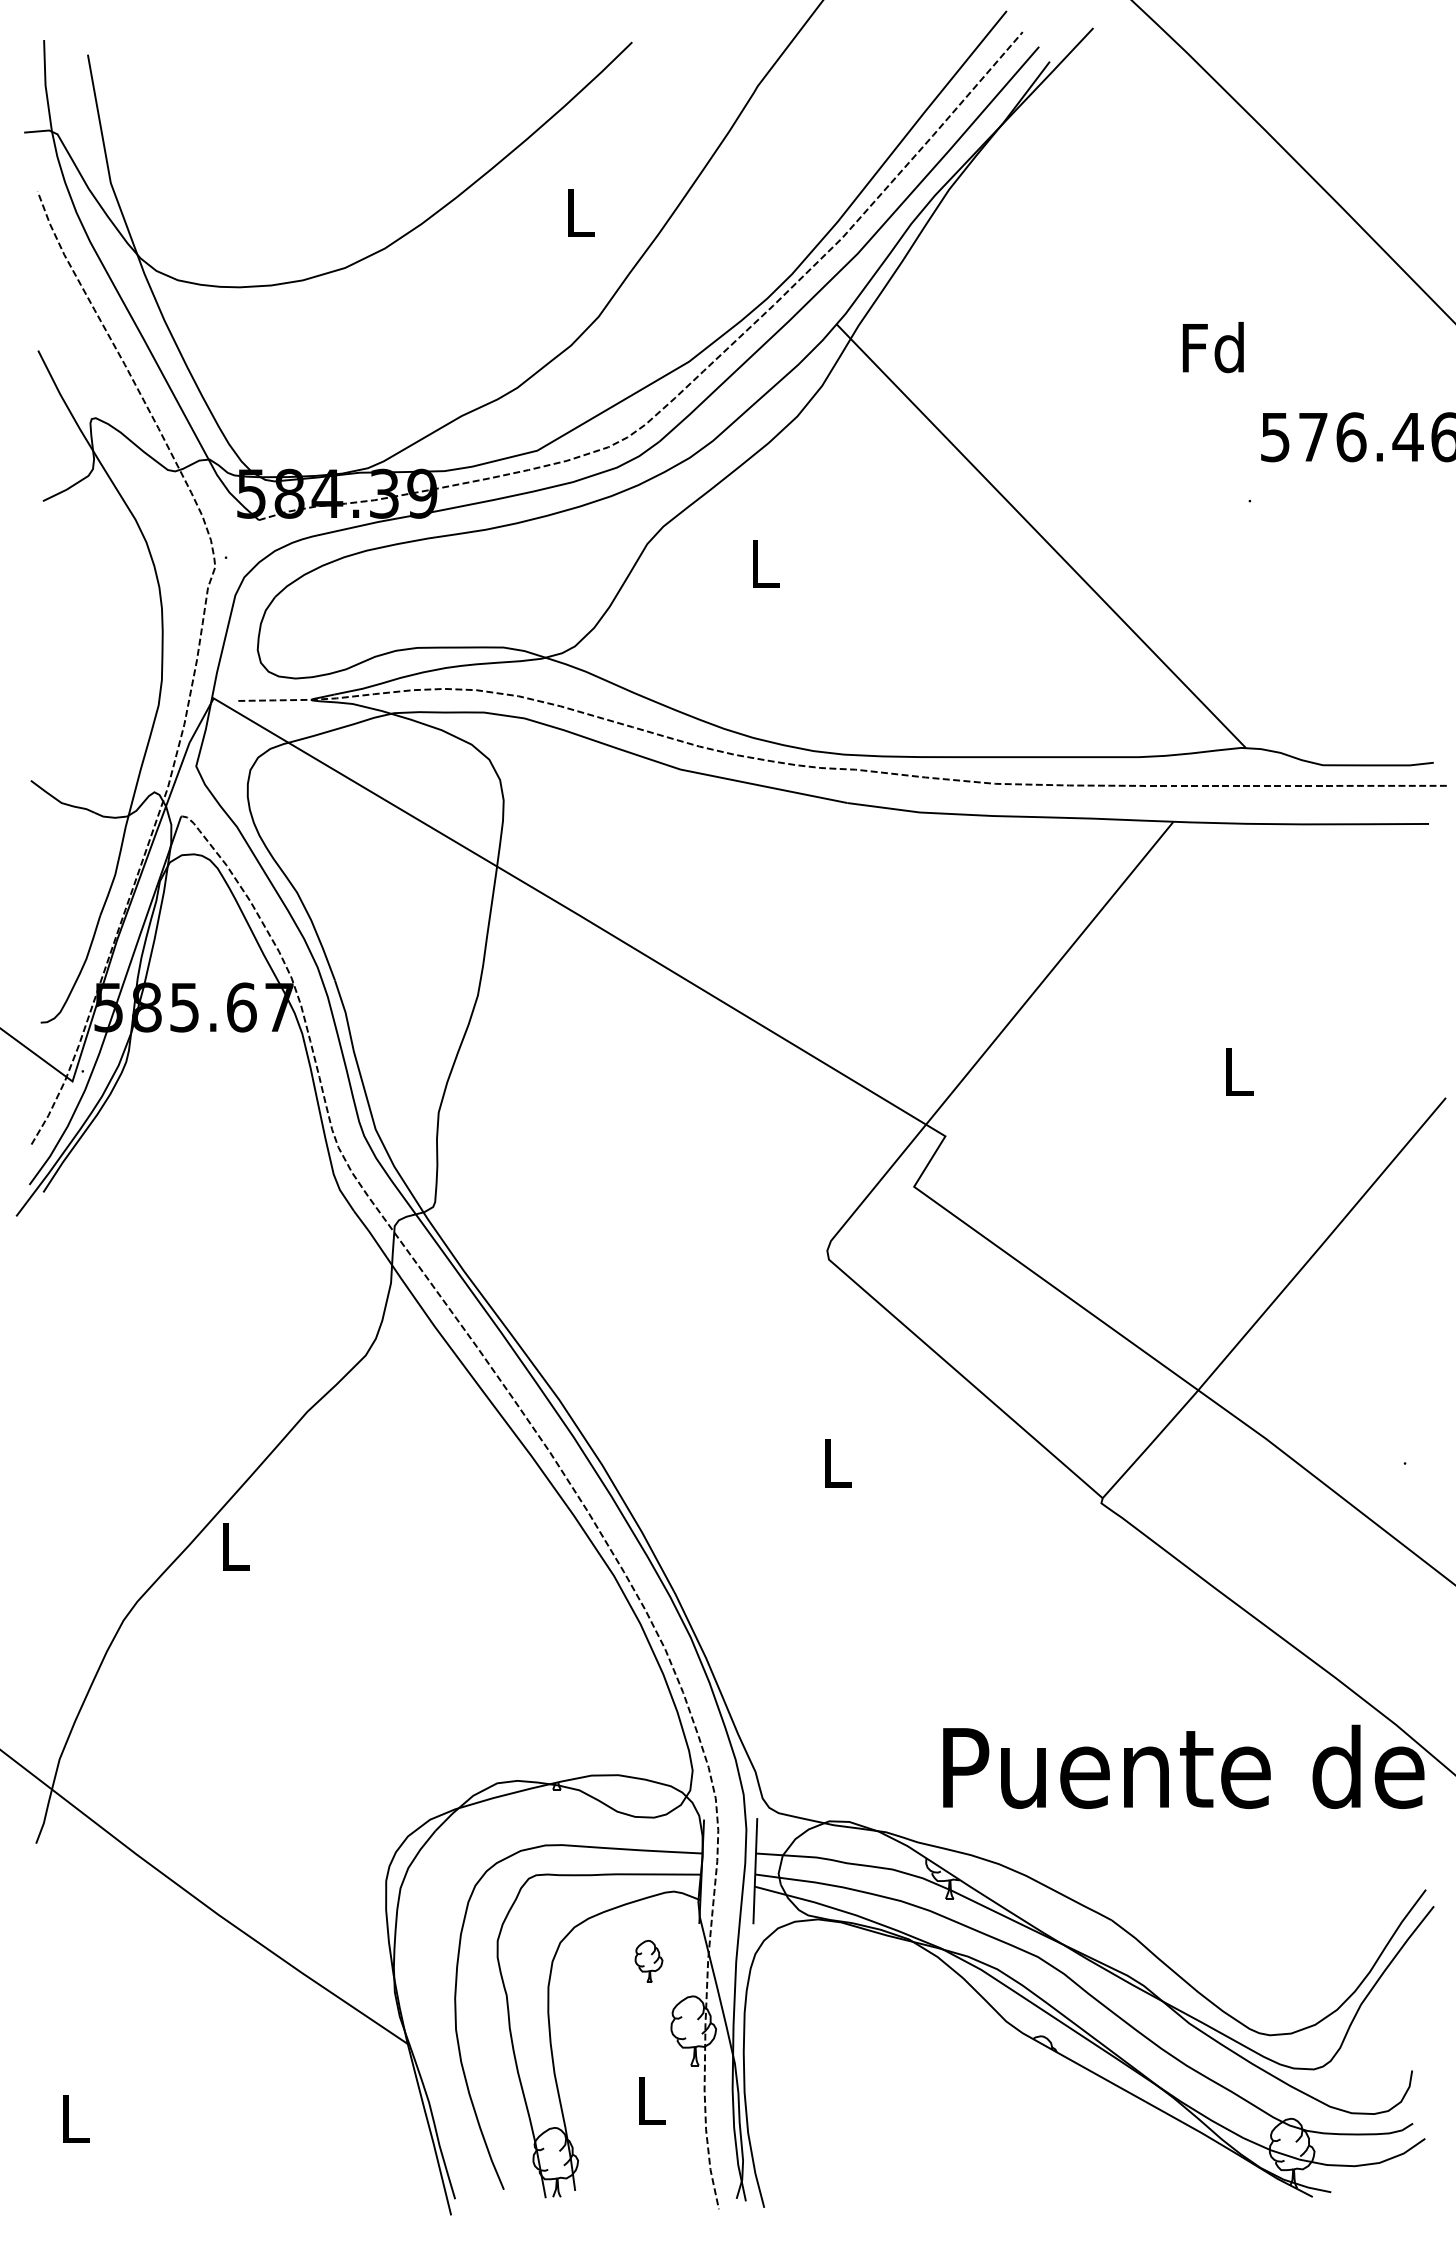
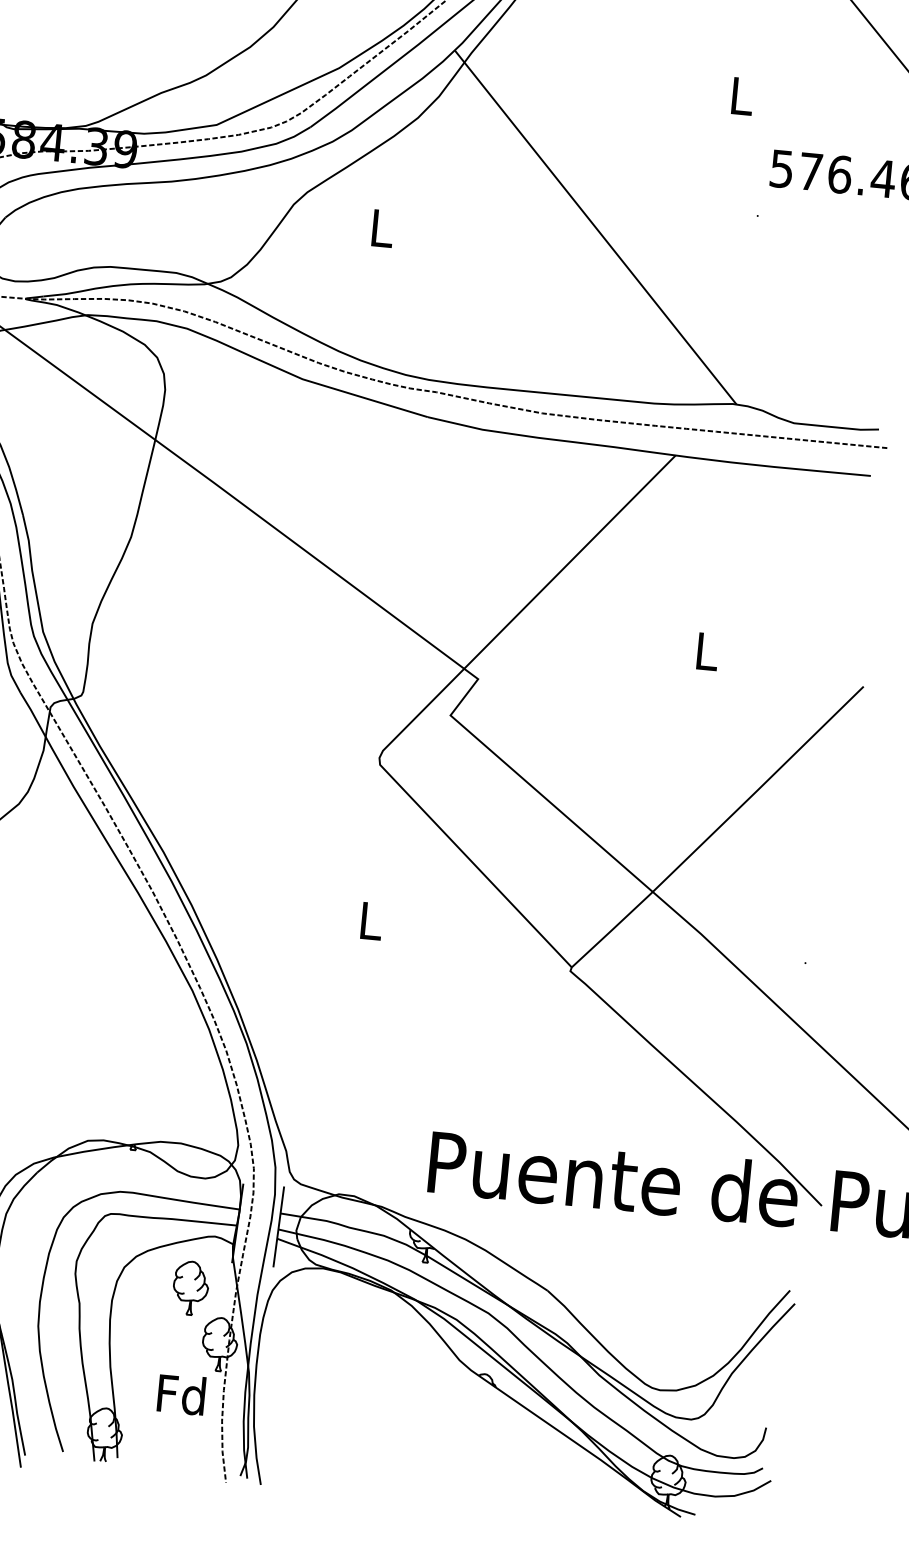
text: (1212, 347) -> (740, 95), Fd -> L
part: (648, 1961) -> (190, 1288), size x1.67
text: (649, 2100) -> (180, 1394), L -> Fd

